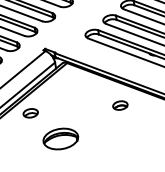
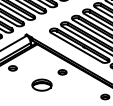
part: (59, 137) -> (41, 84), moved

